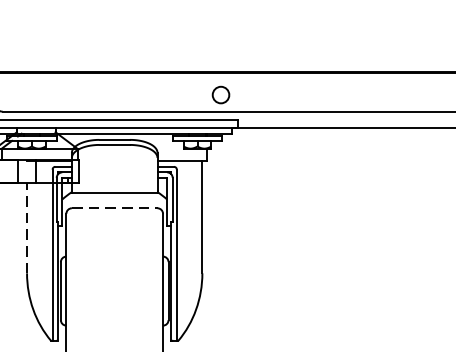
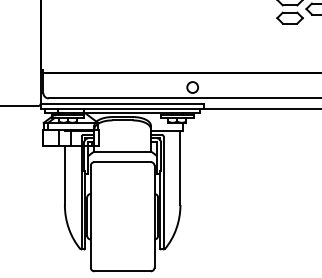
line: (115, 208) -> (123, 162), dashed -> solid
line: (26, 228) -> (64, 175), dashed -> solid

